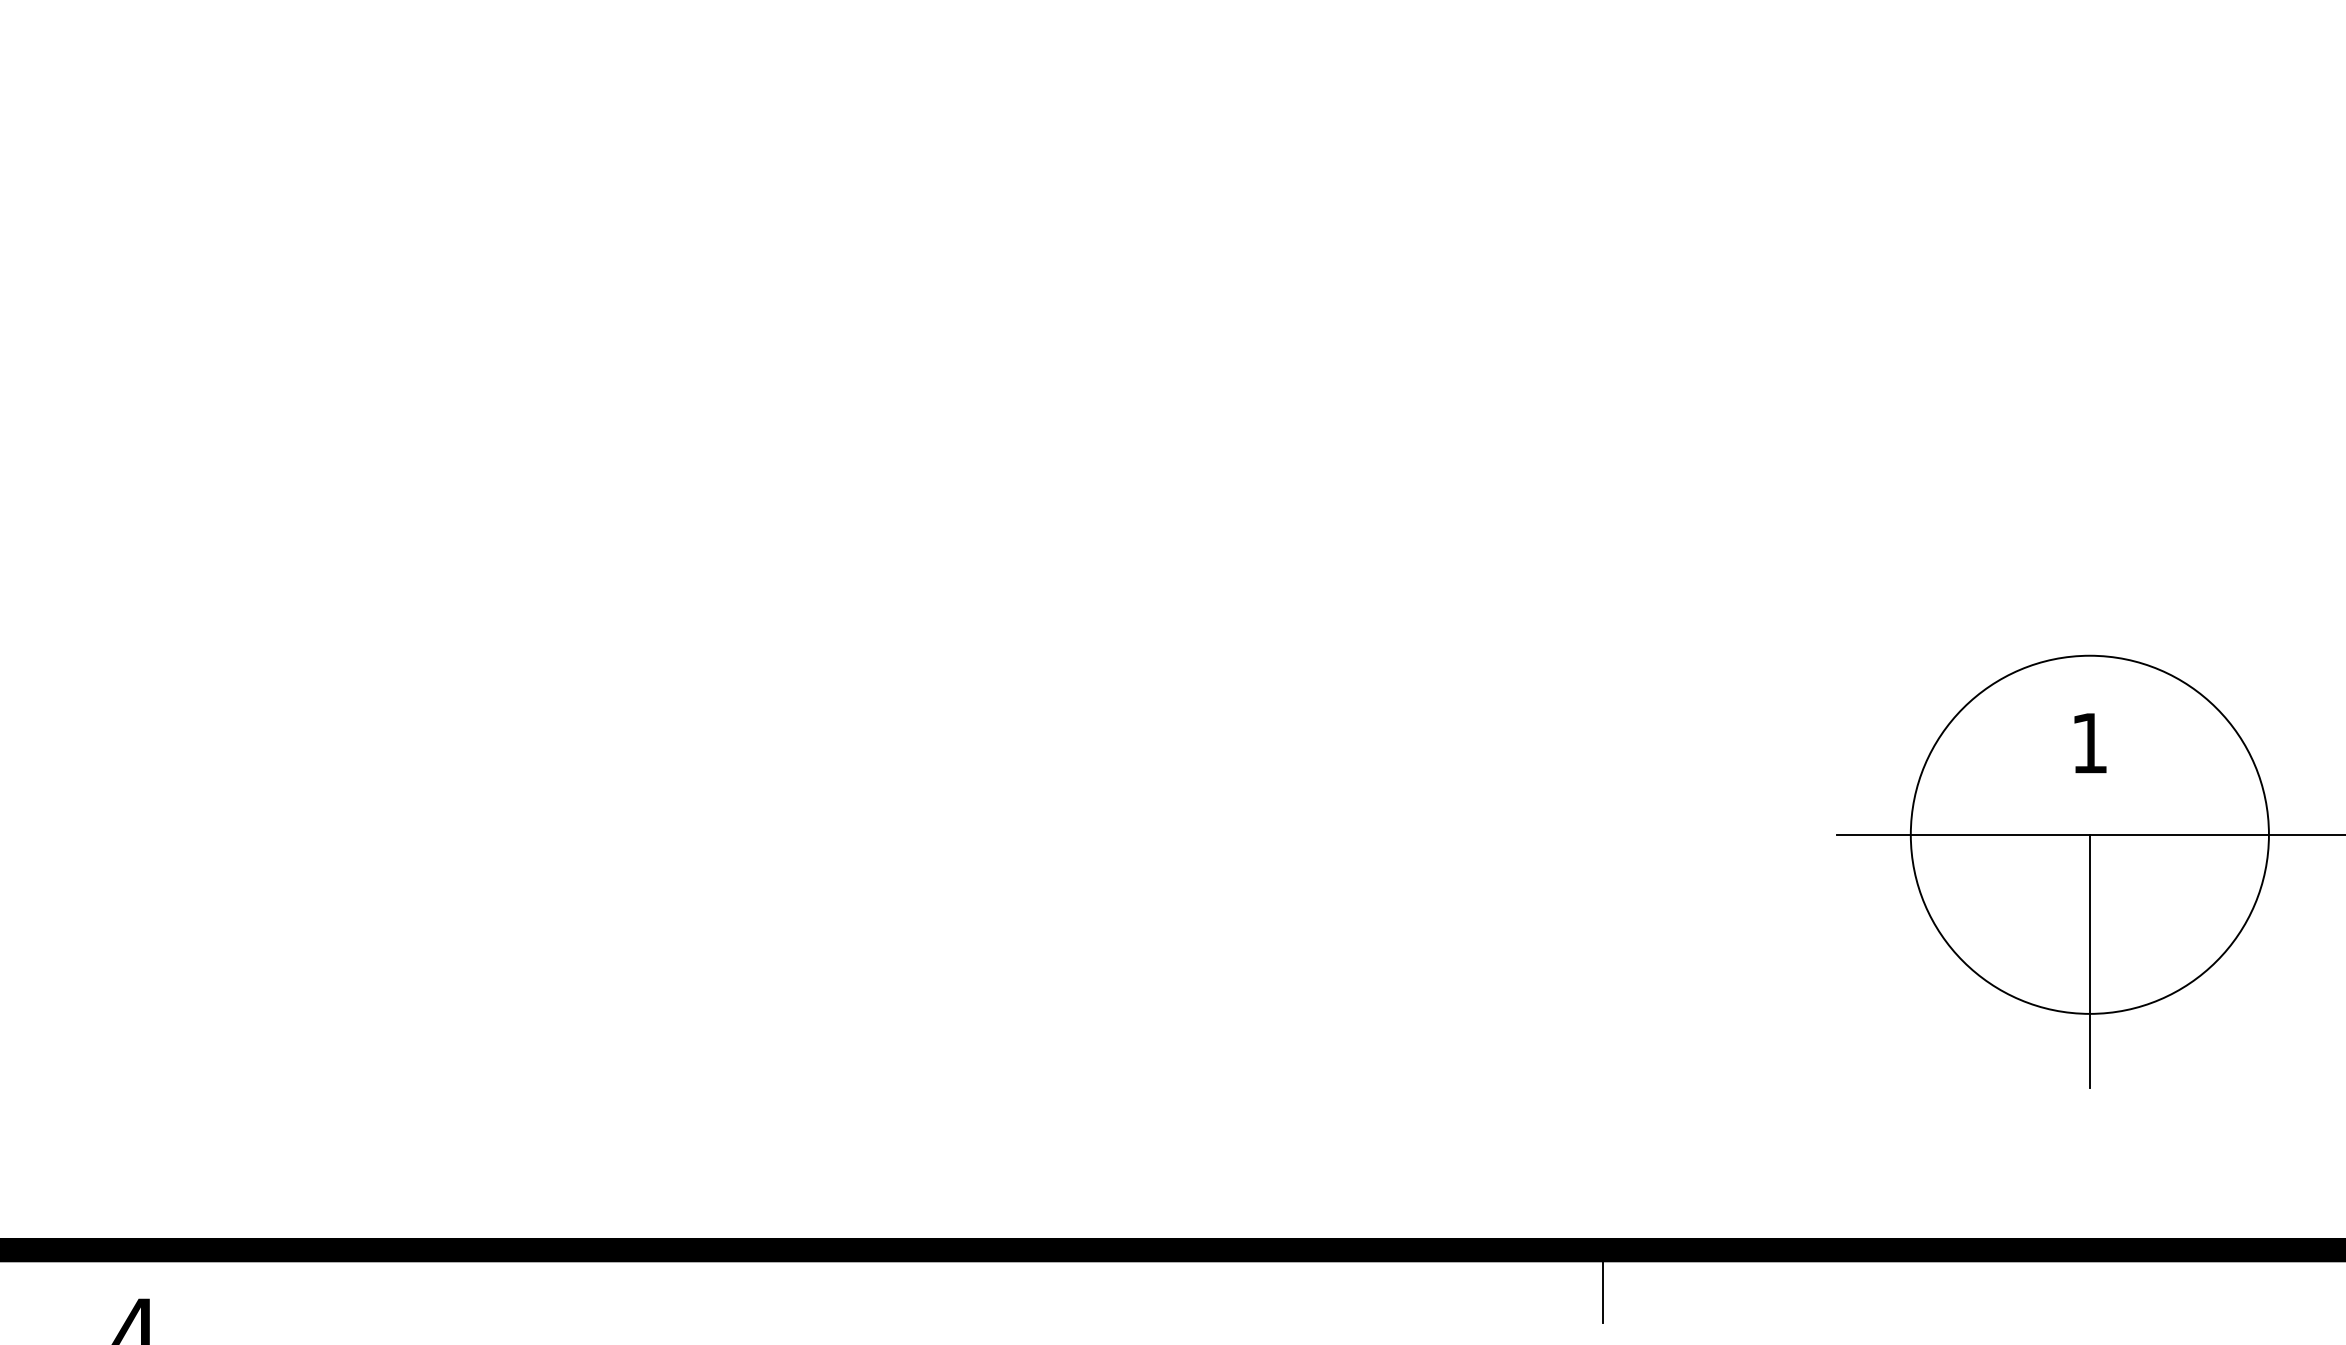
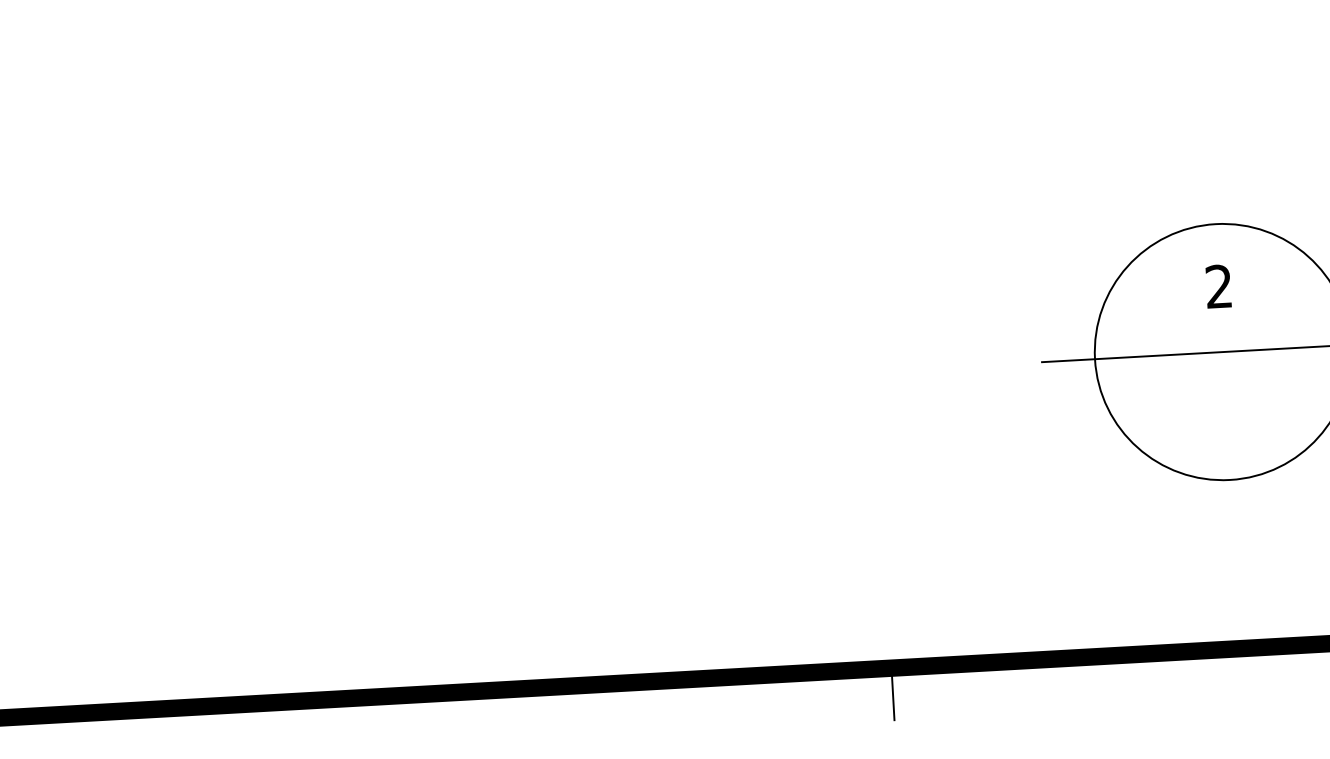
text: (2088, 742) -> (1218, 286), 1 -> 2
line: (2089, 961) -> (1227, 442), removed

